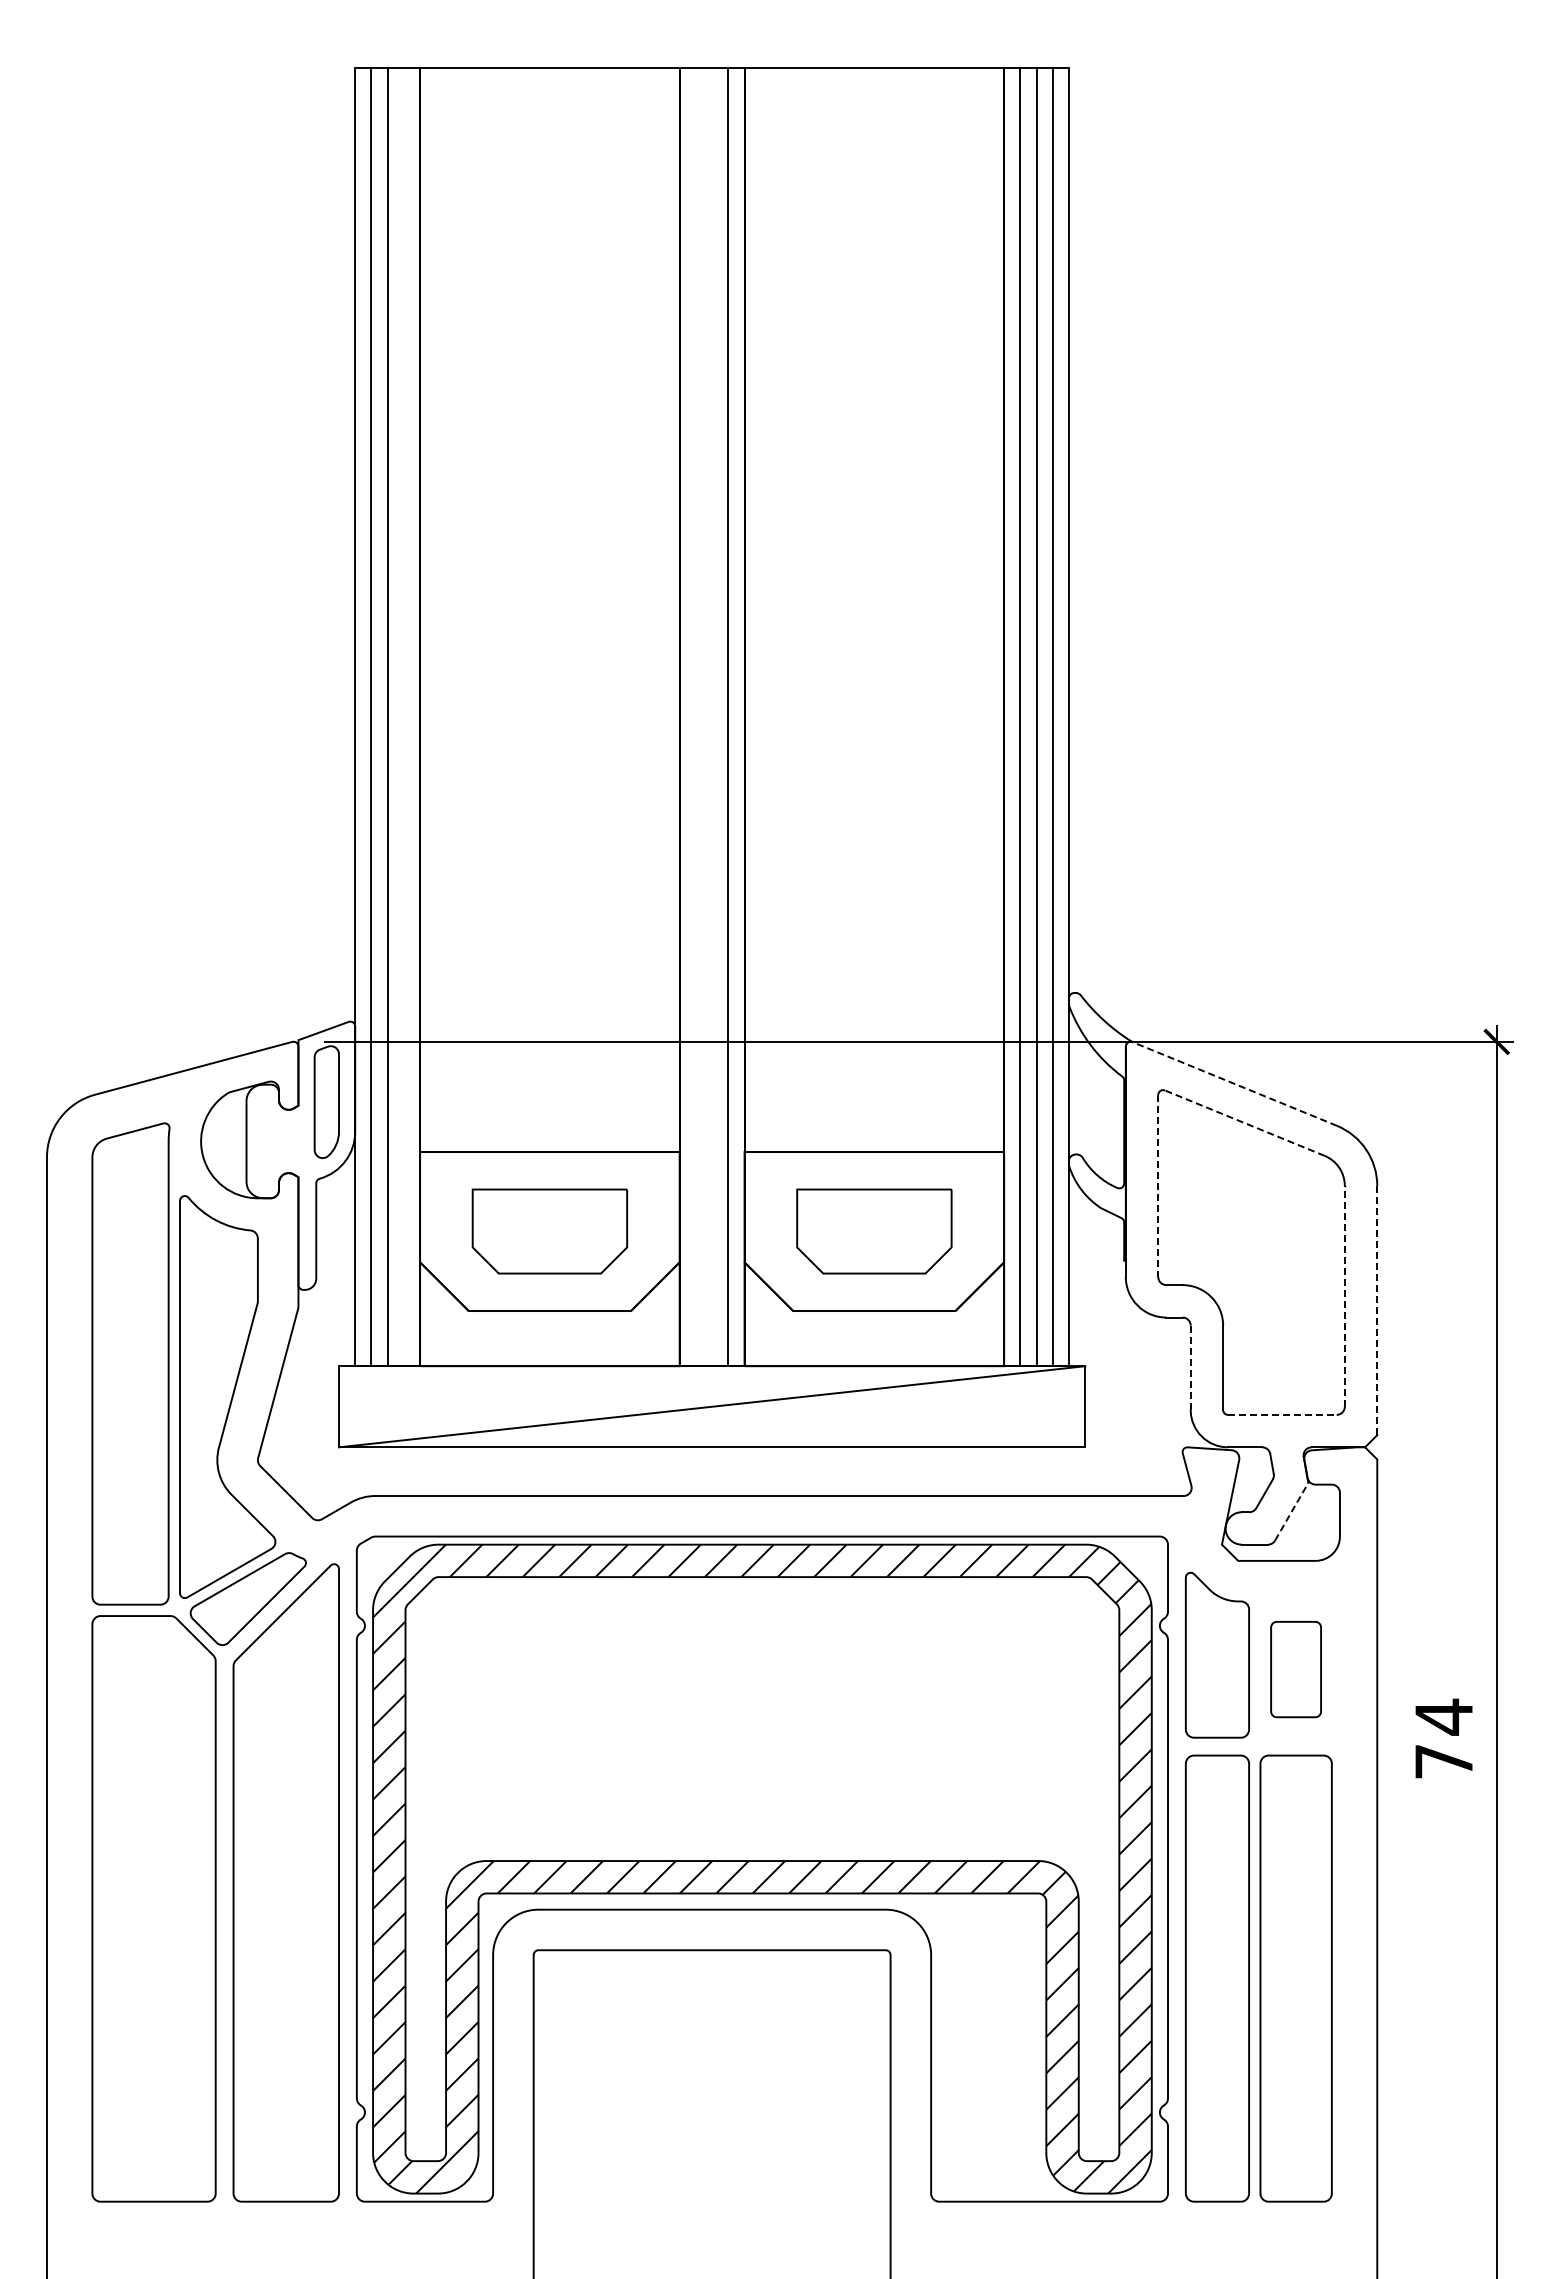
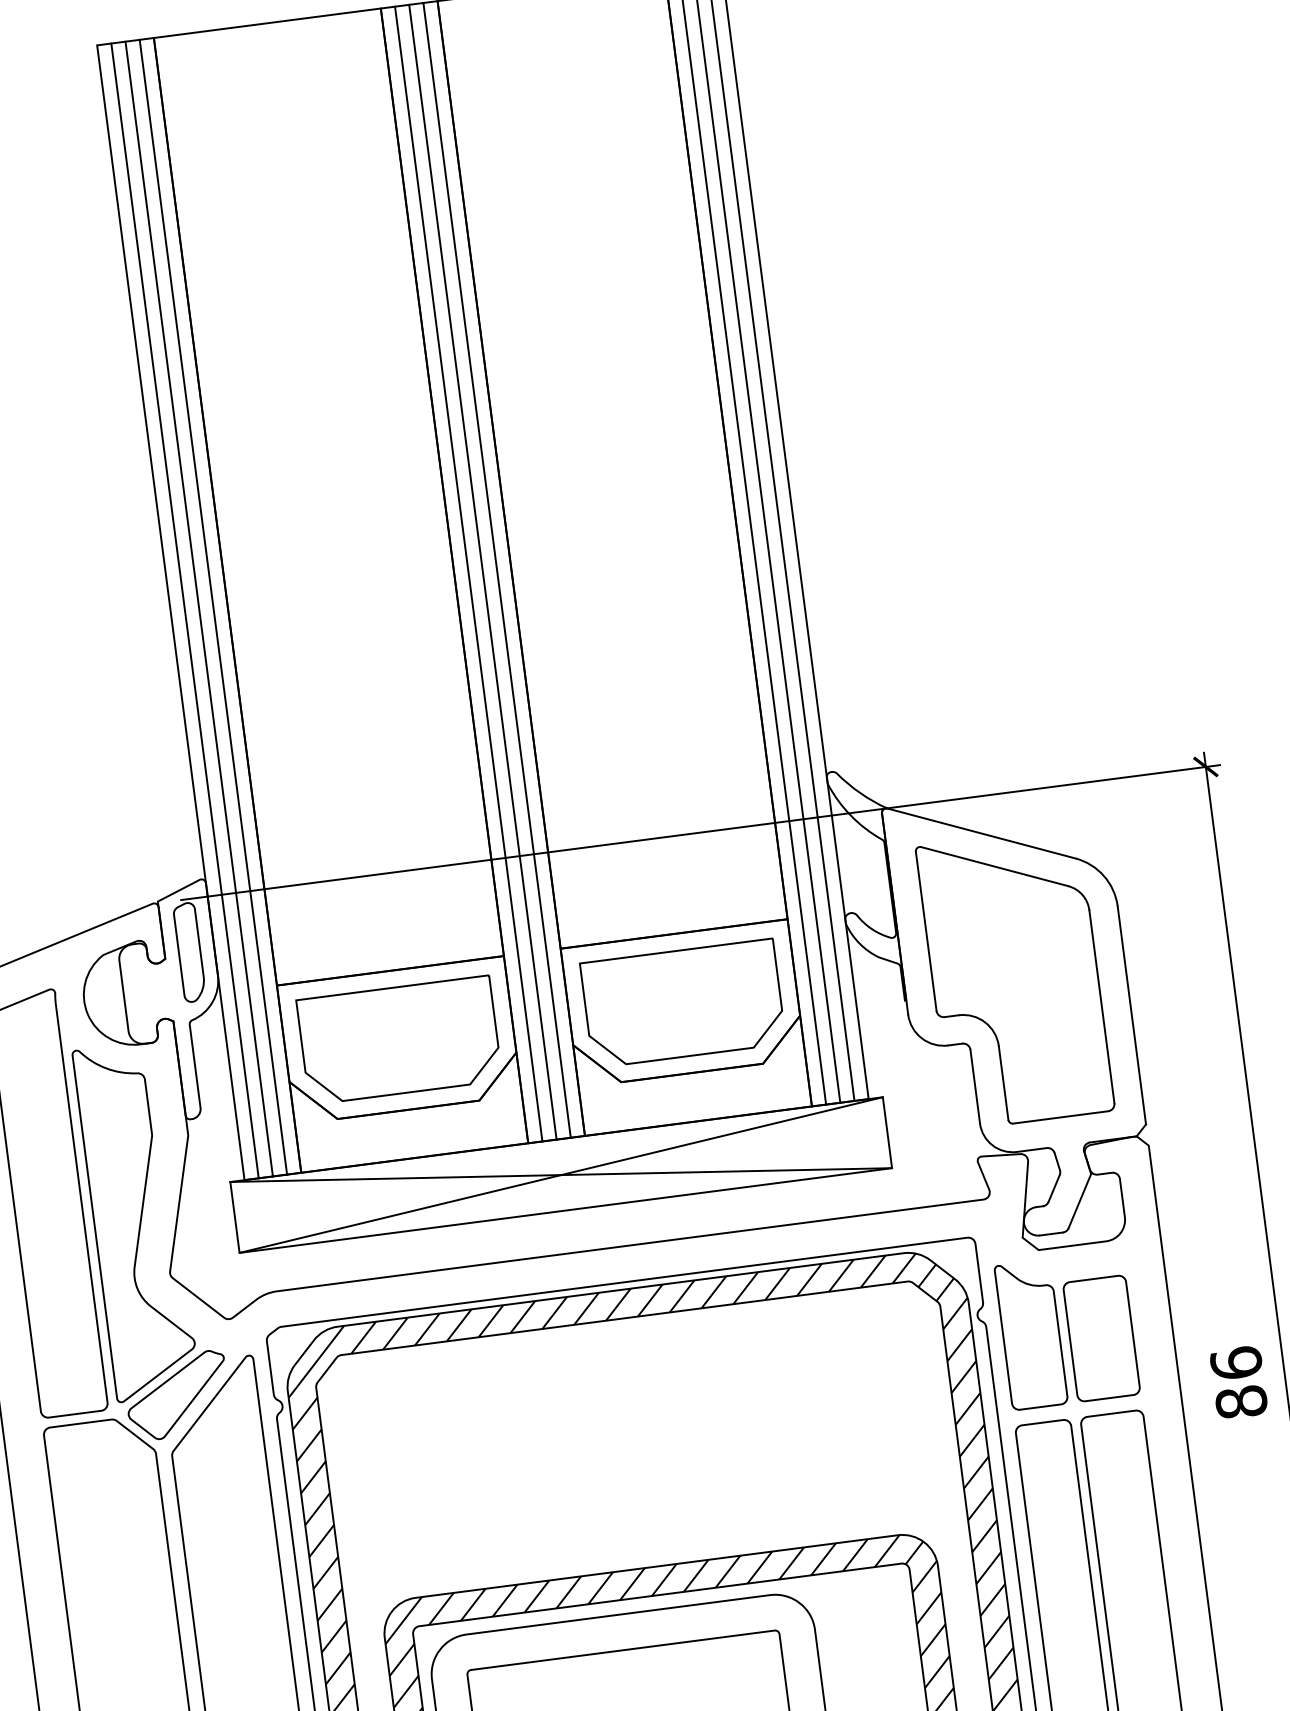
line: (403, 717) -> (213, 607), added
line: (695, 717) -> (468, 574), added
line: (712, 717) -> (483, 572), added
line: (1234, 1083) -> (981, 833), dashed -> solid
line: (1244, 1122) -> (994, 866), dashed -> solid
line: (1158, 1186) -> (926, 931), dashed -> solid
part: (549, 1231) -> (399, 1040), size x1.43
part: (874, 1231) -> (683, 1003), size x1.43
line: (1344, 1295) -> (1101, 1005), dashed -> solid
line: (1377, 1310) -> (1132, 1015), dashed -> solid
line: (1190, 1368) -> (975, 1087), dashed -> solid
line: (712, 1406) -> (561, 1174), added
line: (1282, 1414) -> (1060, 1117), dashed -> solid
line: (1291, 1511) -> (1079, 1200), dashed -> solid
part: (1295, 1669) -> (1101, 1338), size x1.43
text: (1443, 1738) -> (1238, 1382), 74 -> 86

